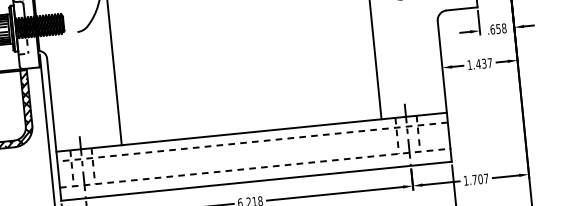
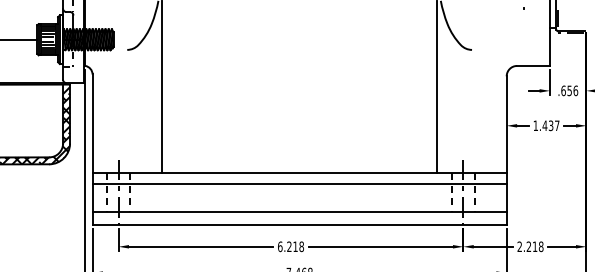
text: (503, 28) -> (575, 90), .658 -> .656
line: (252, 141) -> (299, 183), dashed -> solid
line: (256, 168) -> (300, 211), dashed -> solid
text: (476, 179) -> (530, 246), 1.707 -> 2.218

